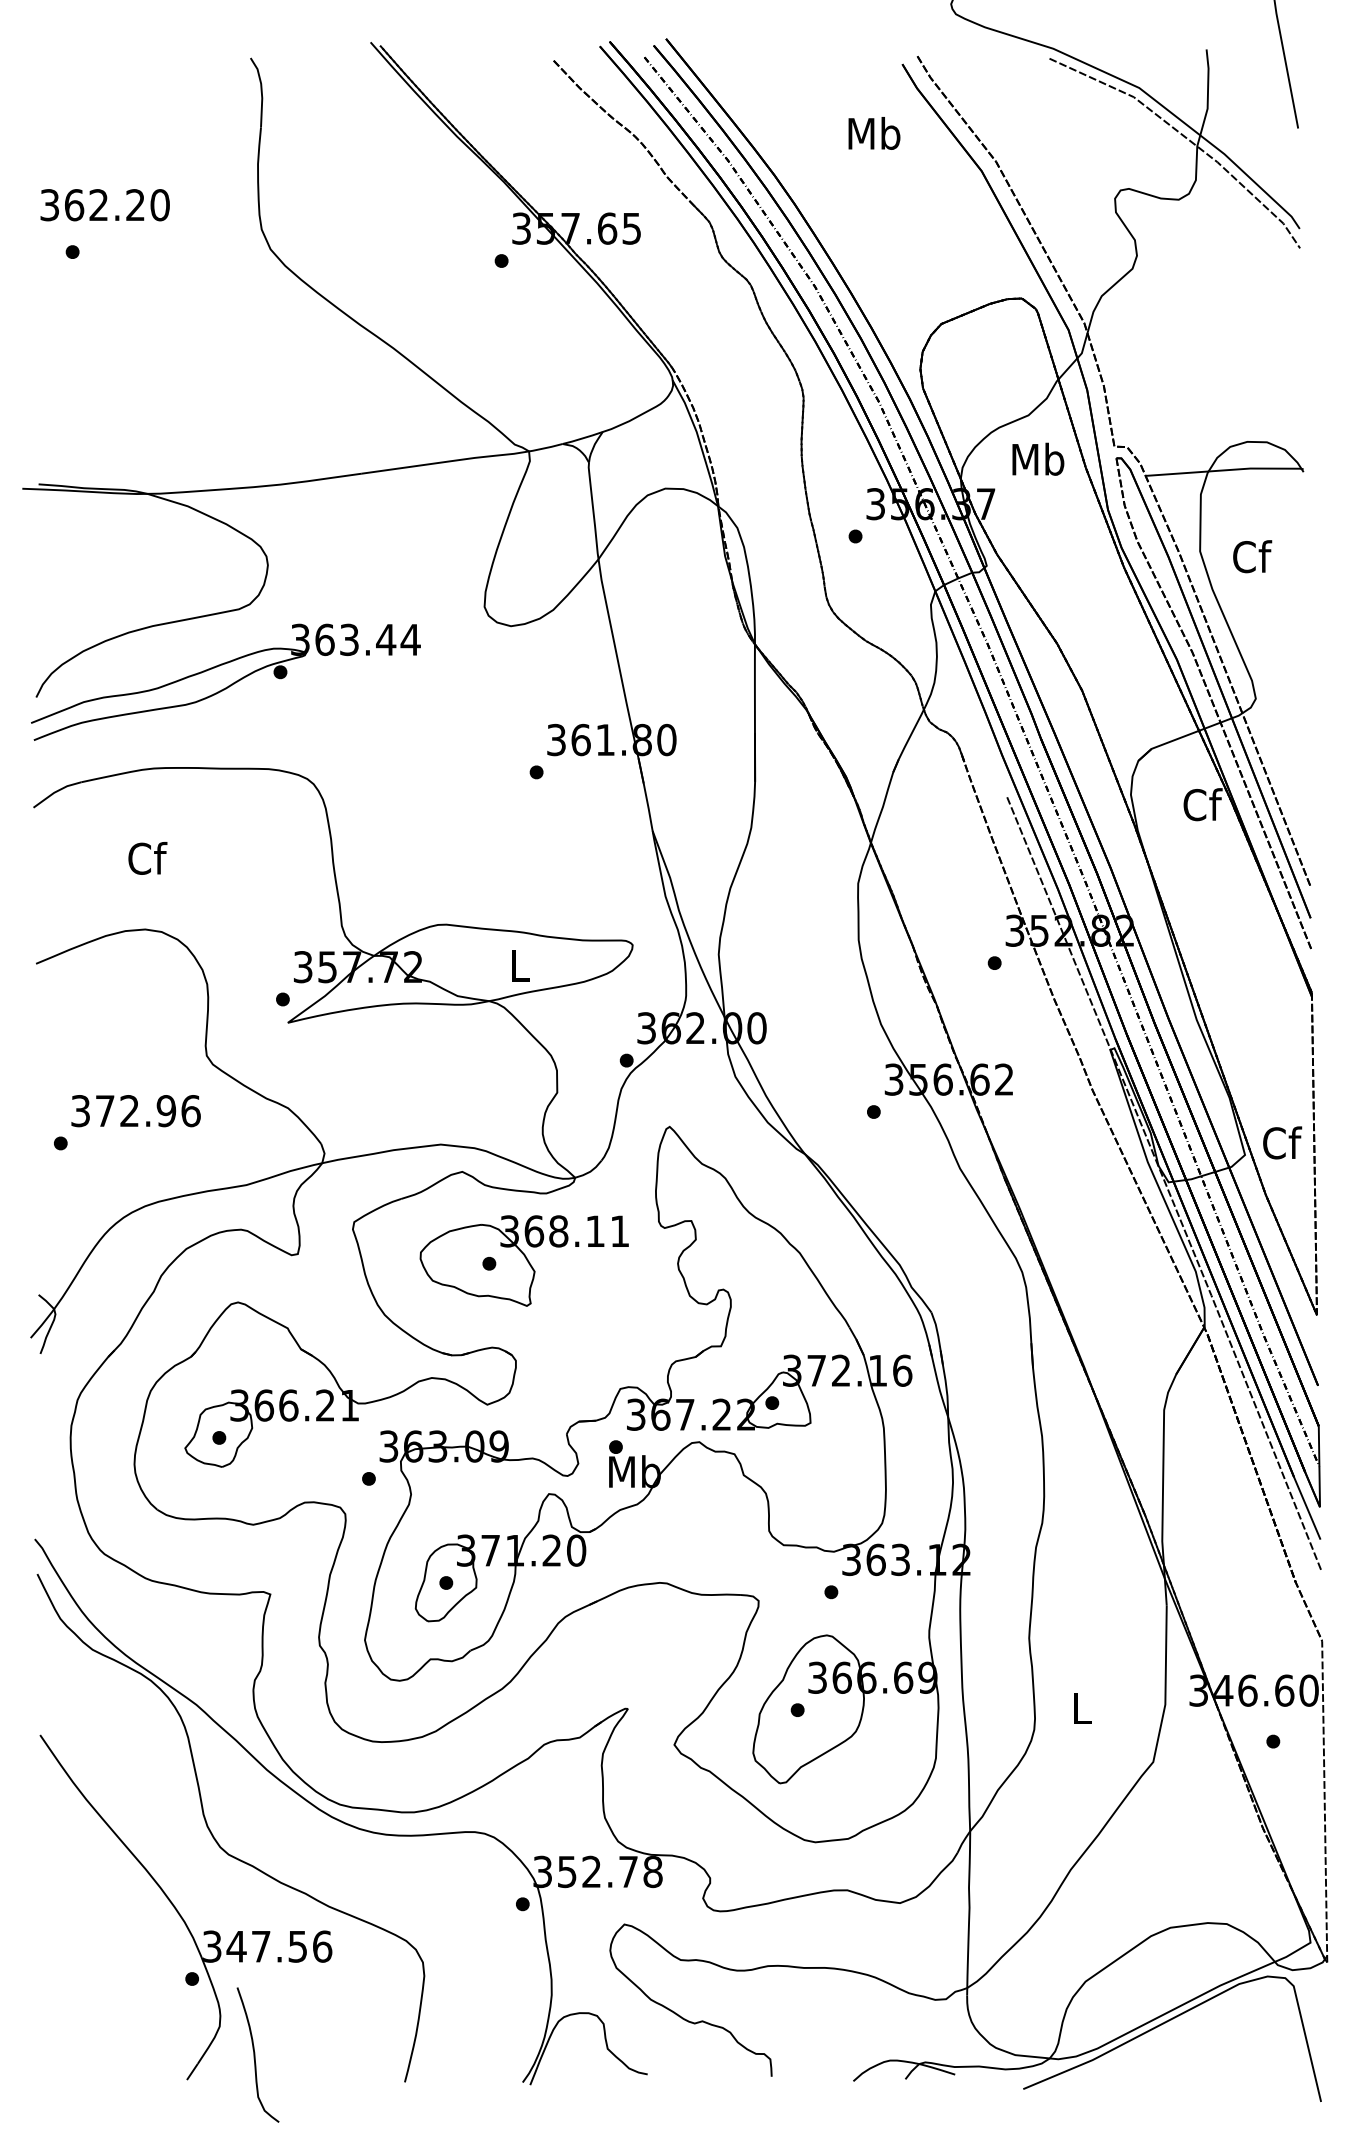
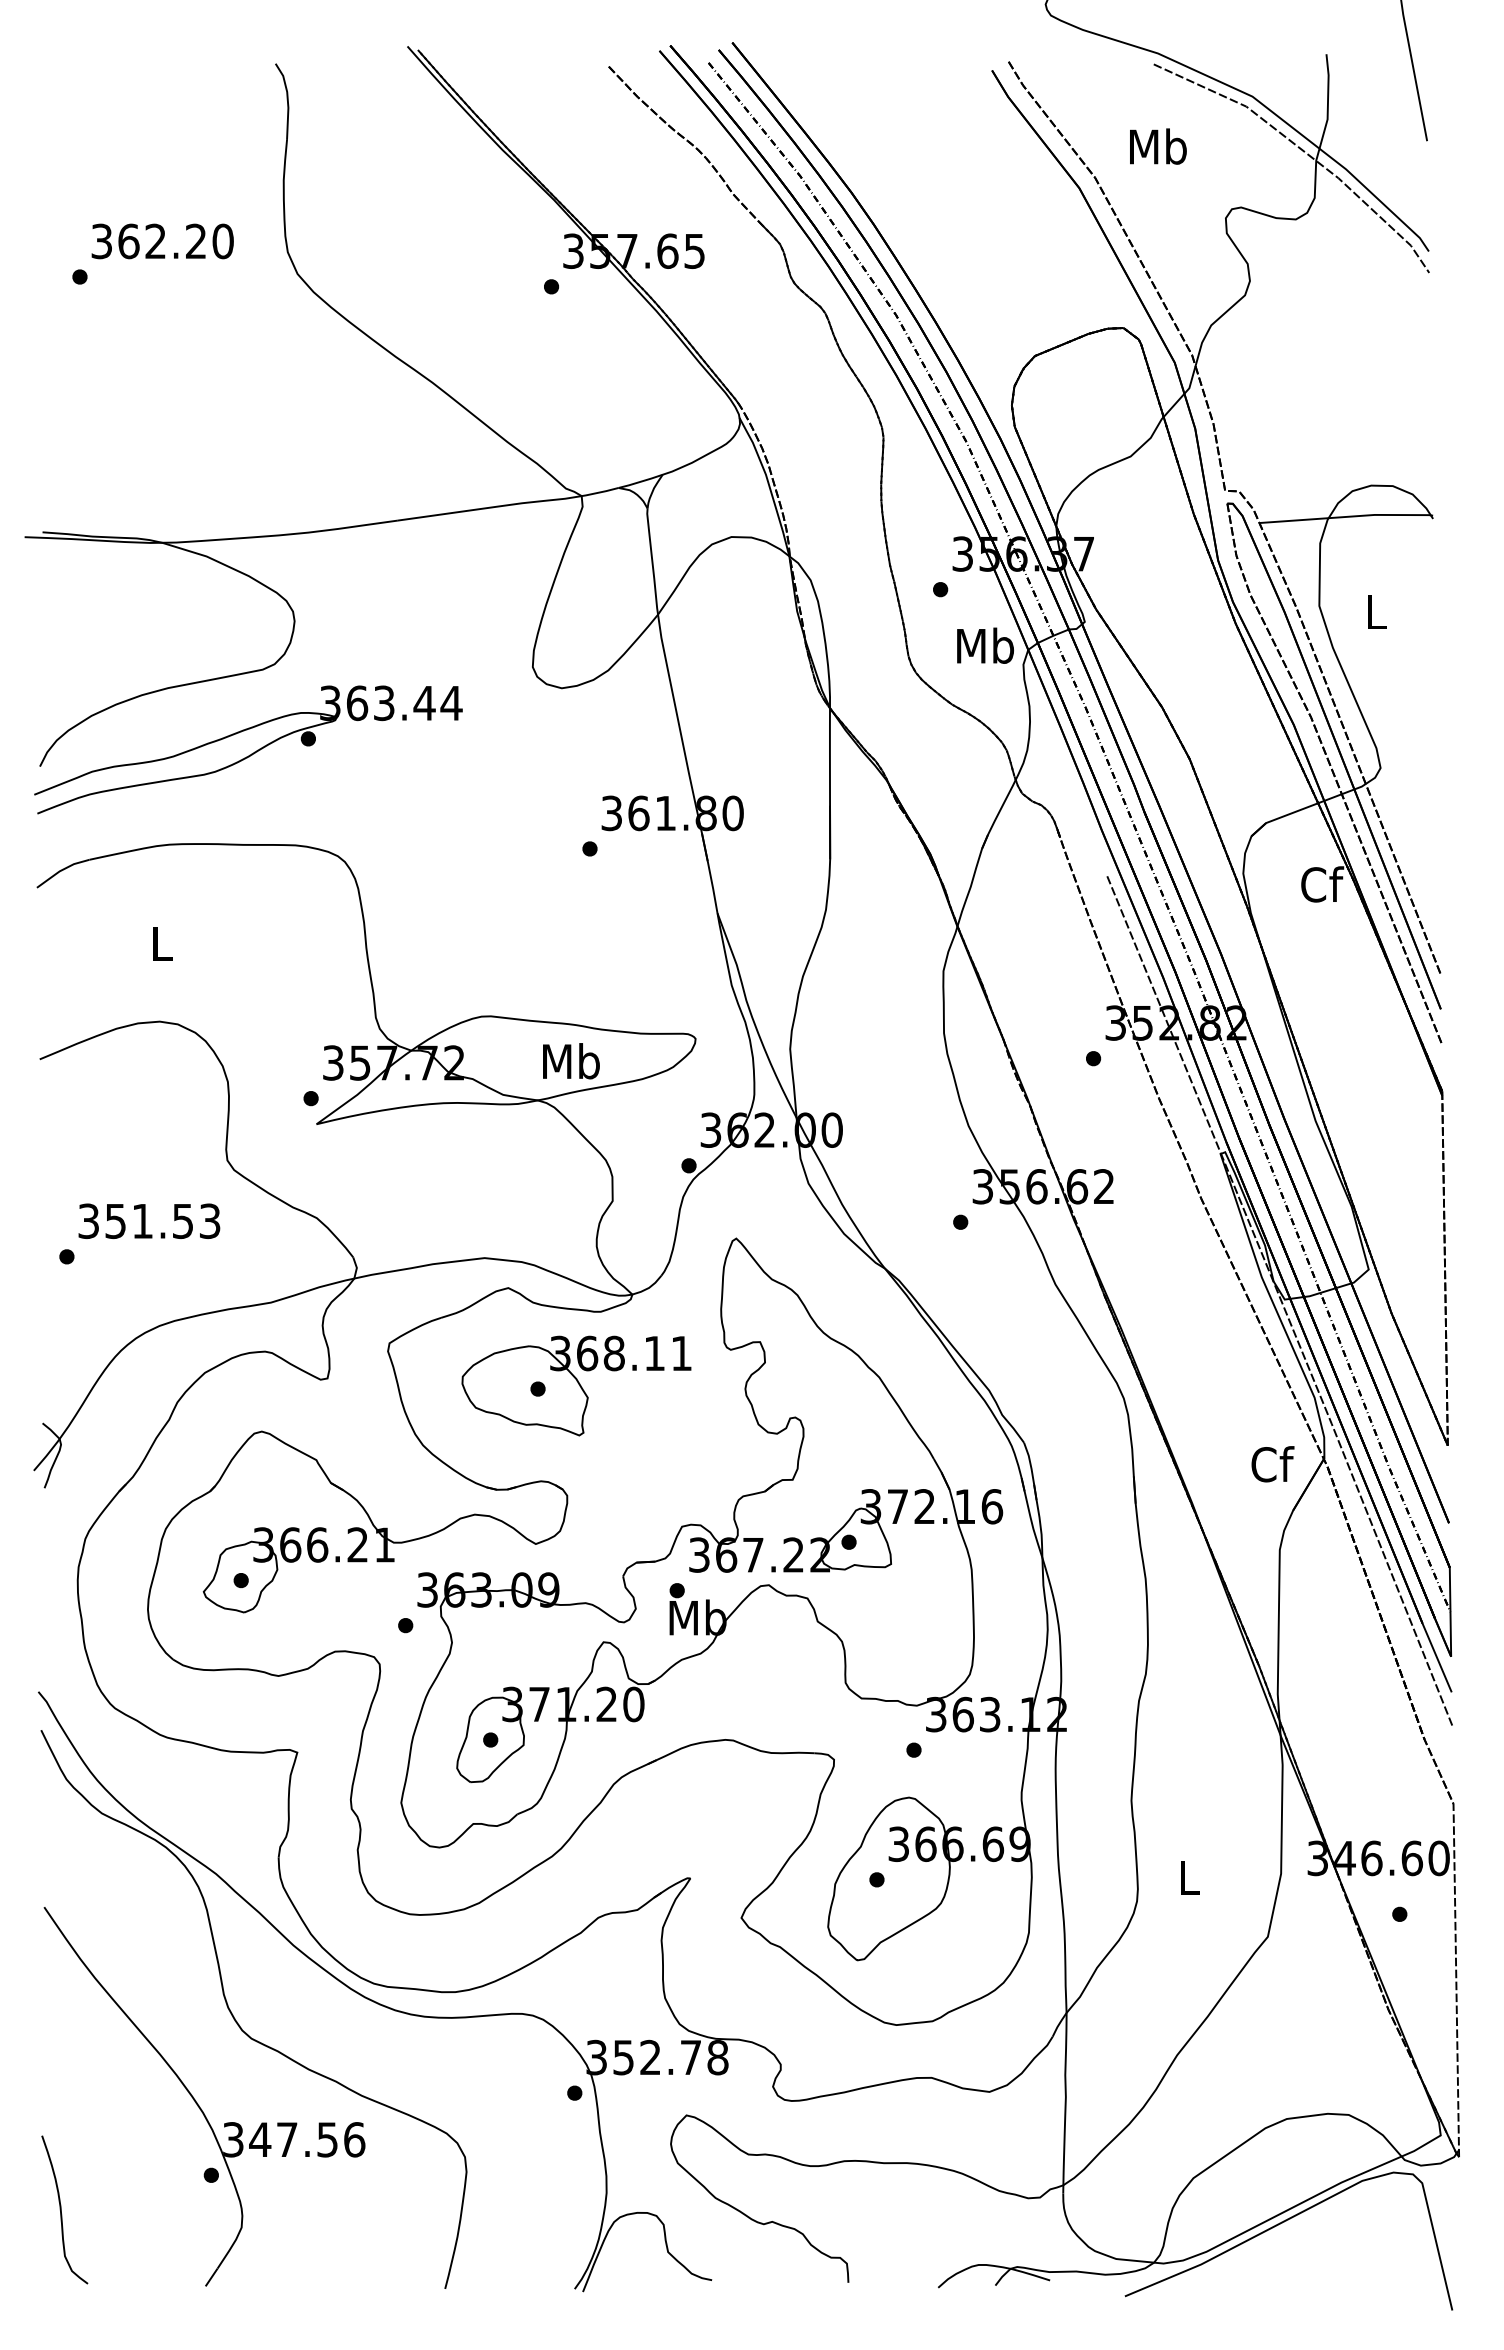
text: (874, 133) -> (1158, 146), moved
text: (104, 205) -> (162, 241), moved
text: (1038, 459) -> (985, 645), moved
text: (1252, 556) -> (1376, 611), Cf -> L
text: (147, 858) -> (162, 943), Cf -> L
text: (519, 965) -> (571, 1061), L -> Mb
text: (147, 1111) -> (162, 1221), 372.96 -> 351.53
text: (1282, 1143) -> (1272, 1464), moved
curve: (255, 2054) -> (61, 2209), moved

